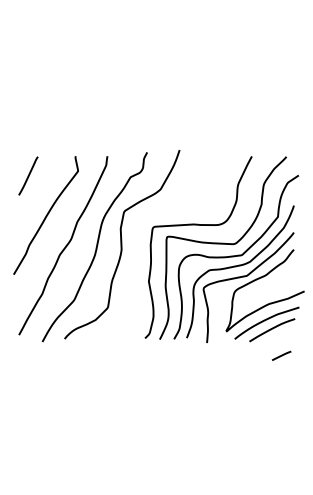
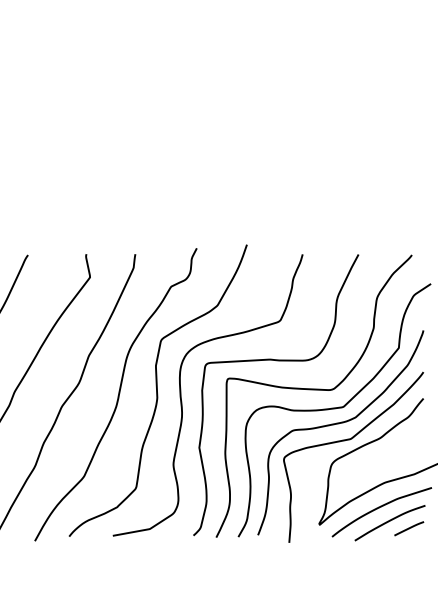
curve: (137, 247) -> (181, 395), added
line: (281, 355) -> (408, 528), moved

